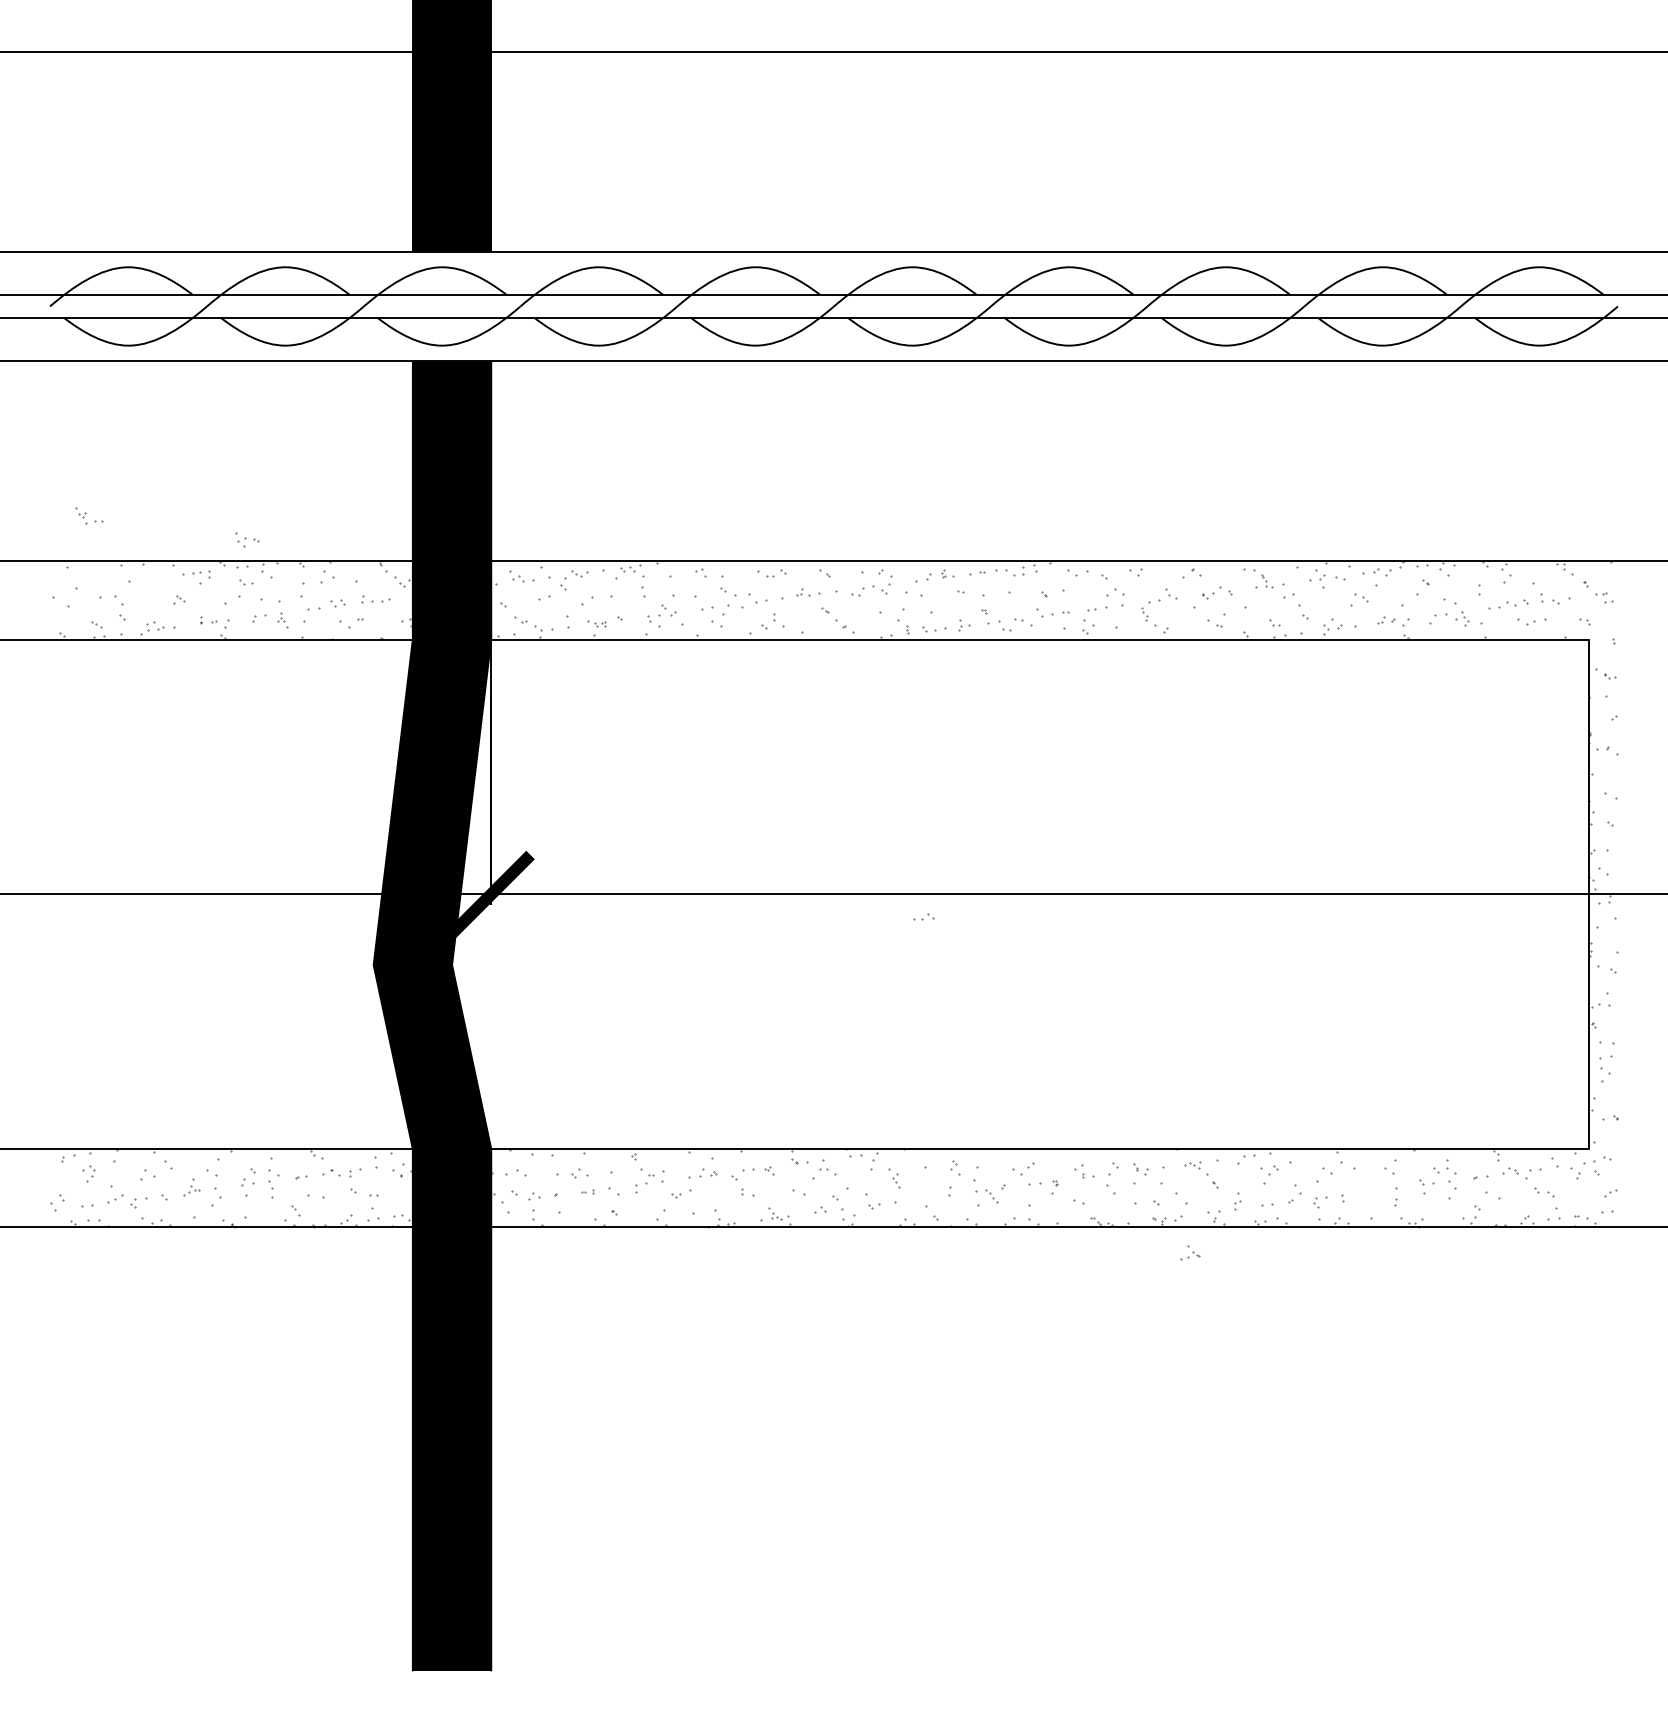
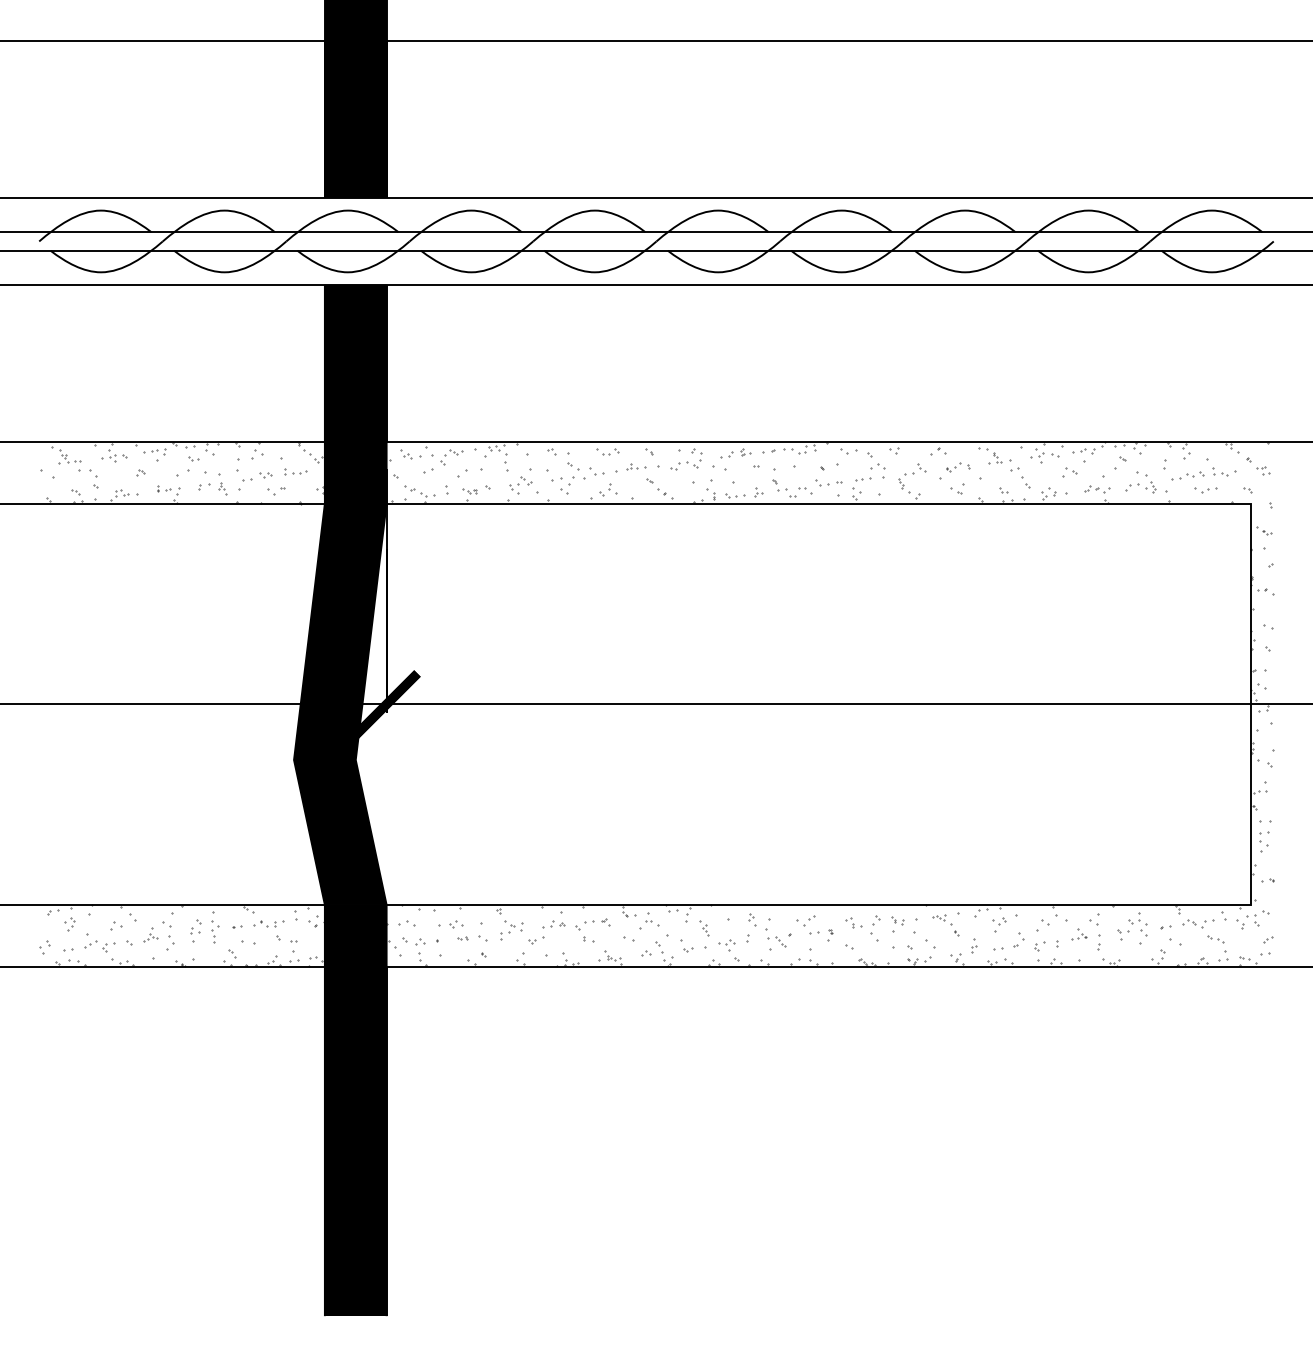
part: (89, 515) -> (70, 456), moved
part: (247, 539) -> (117, 455), moved
part: (923, 916) -> (726, 941), moved
part: (1190, 1252) -> (1079, 934), moved

